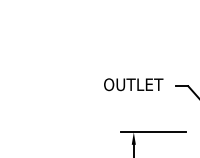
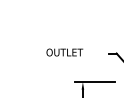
text: (133, 84) -> (64, 52), moved

